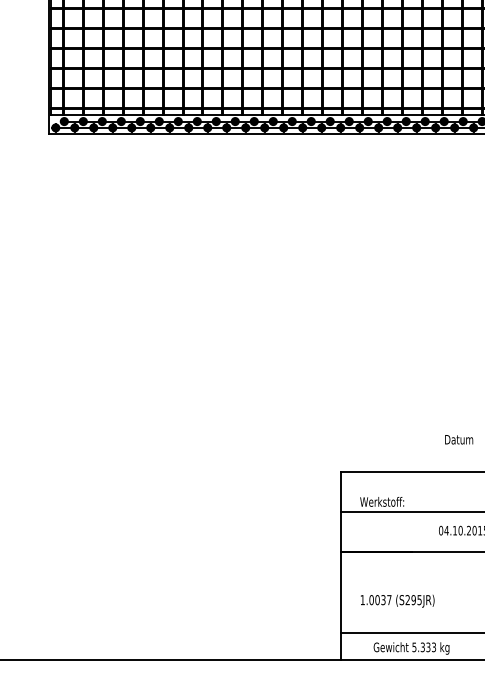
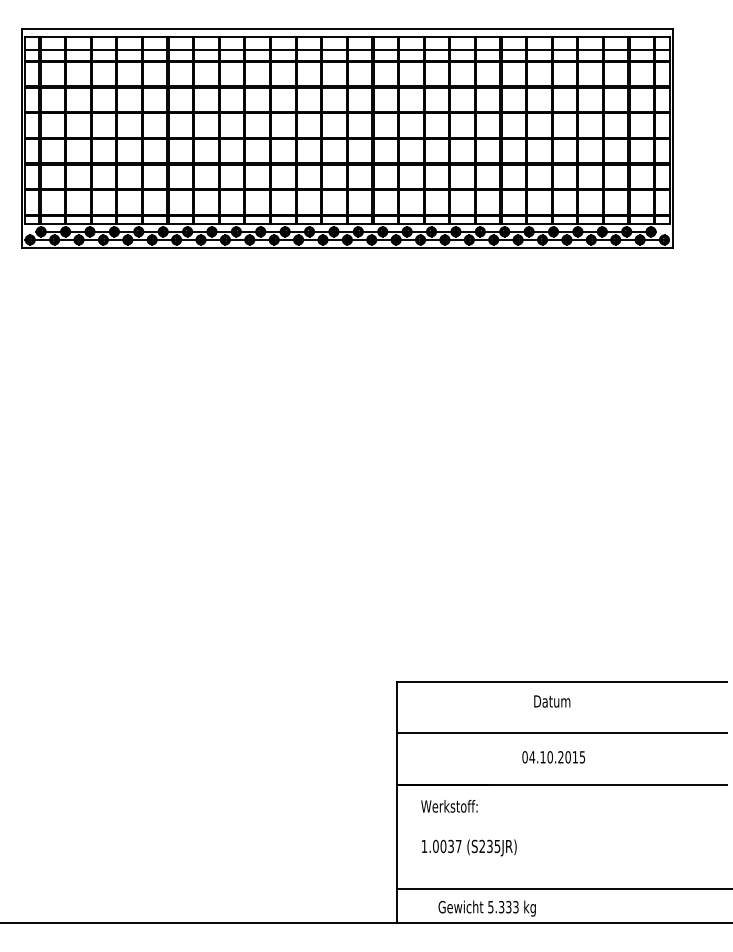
text: (459, 439) -> (552, 701), moved
text: (382, 502) -> (449, 806), moved
text: (413, 600) -> (489, 846), (S295JR) -> (S235JR)

